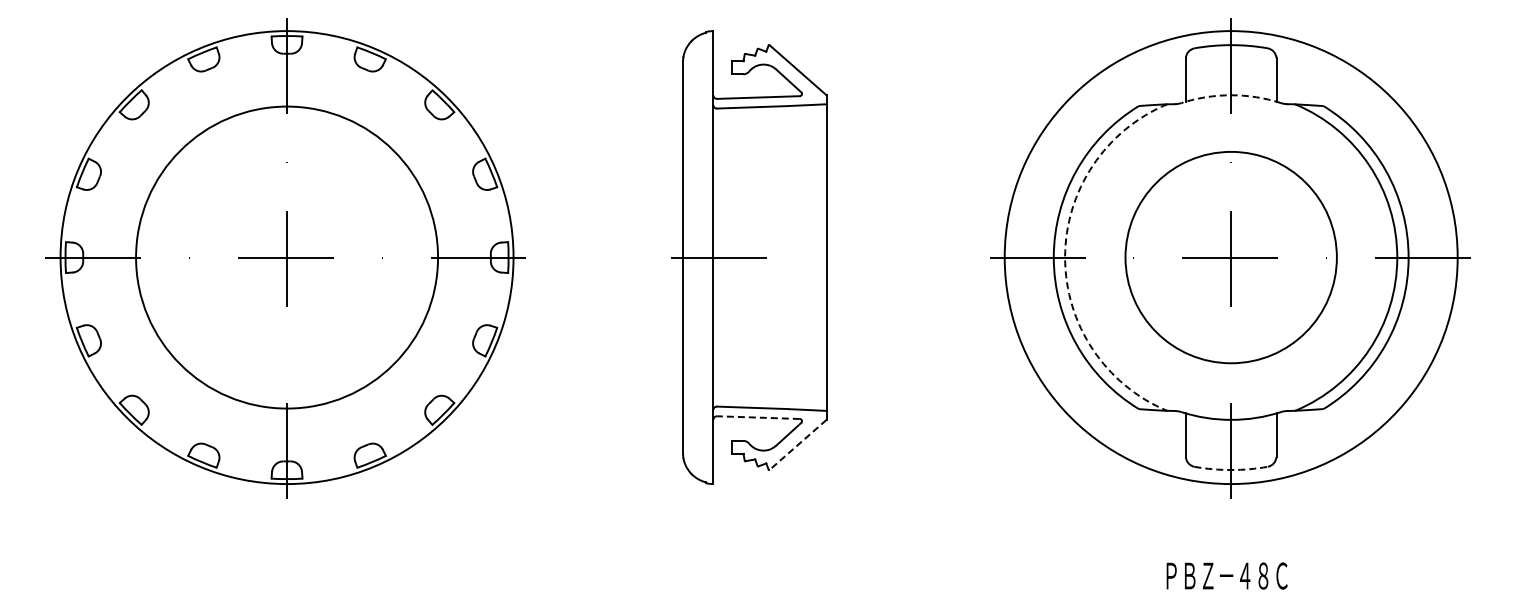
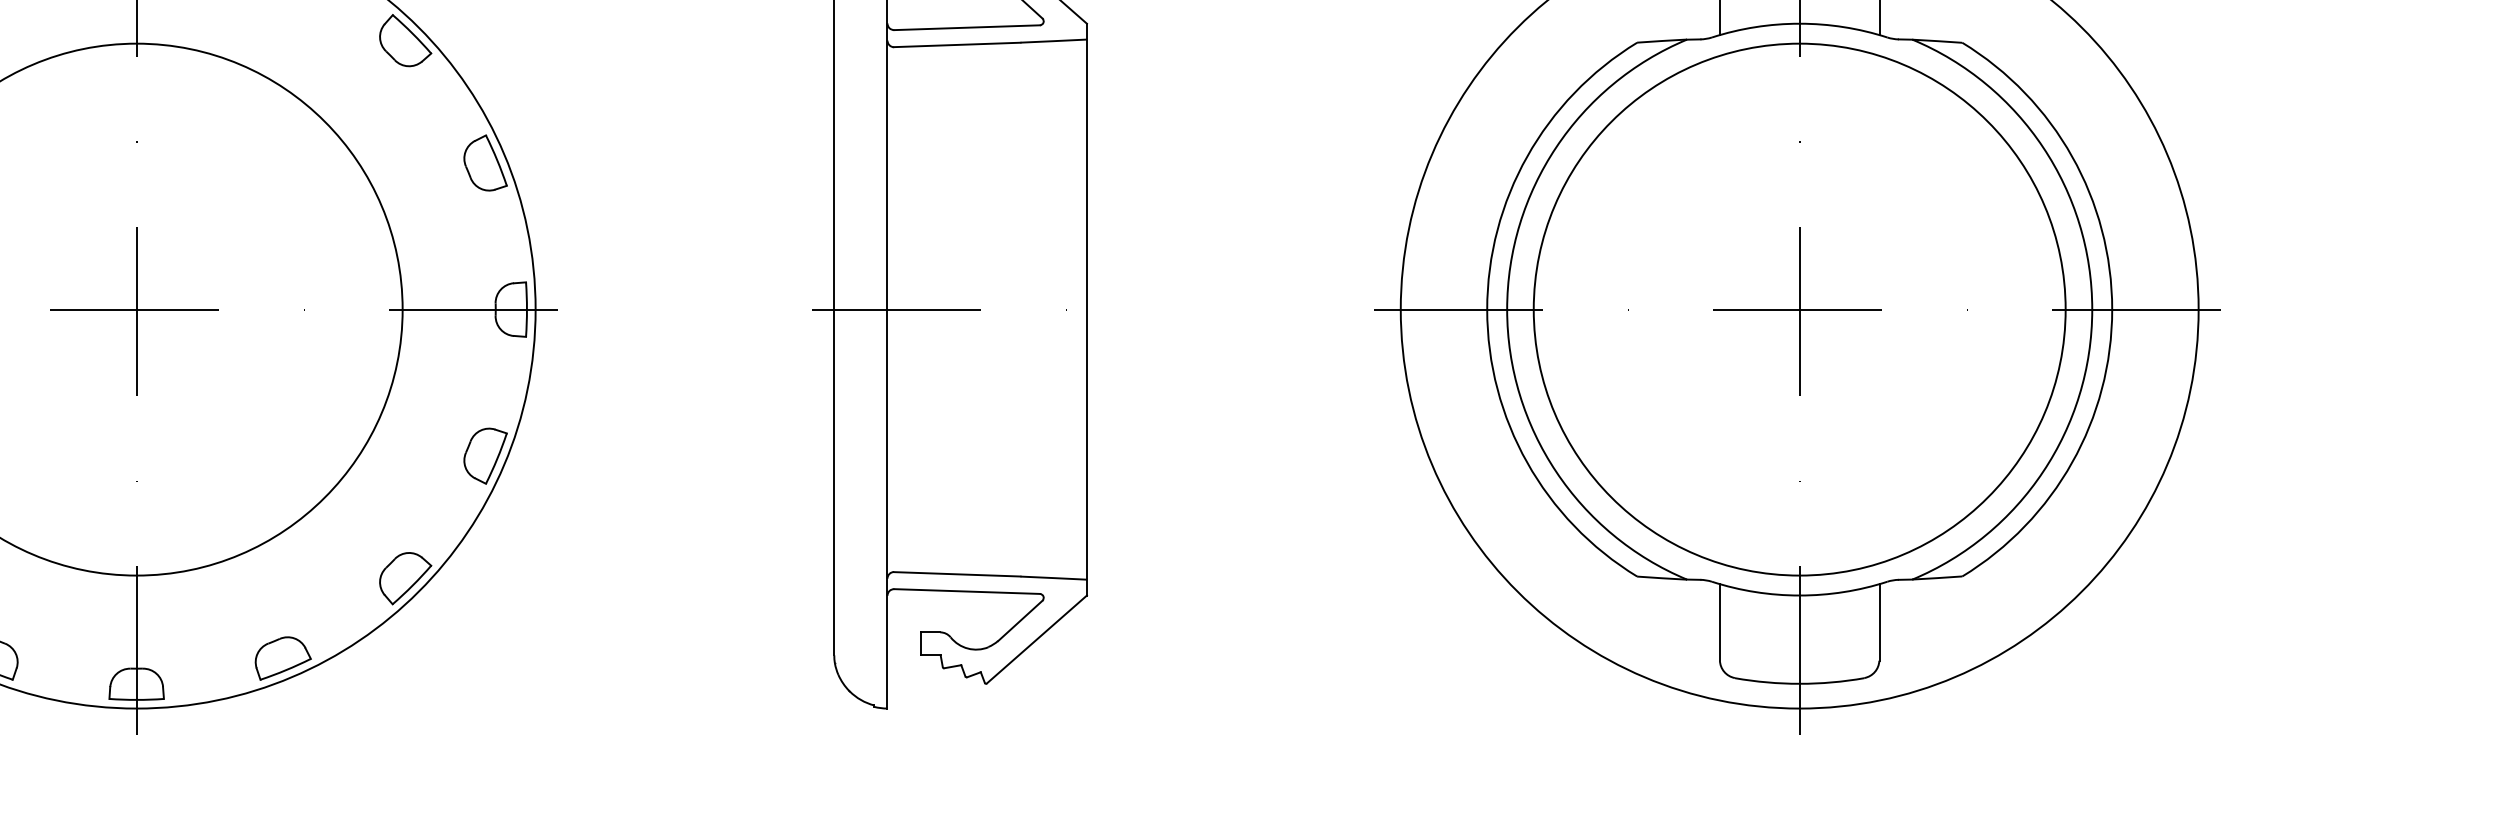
arc: (1231, 95) -> (1800, 24), dashed -> solid
arc: (1065, 257) -> (1507, 309), dashed -> solid
circle: (1231, 257) -> (1800, 309), size x1.43
line: (758, 417) -> (967, 591), dashed -> solid
line: (798, 444) -> (1037, 638), dashed -> solid
arc: (1231, 470) -> (1800, 684), dashed -> solid

